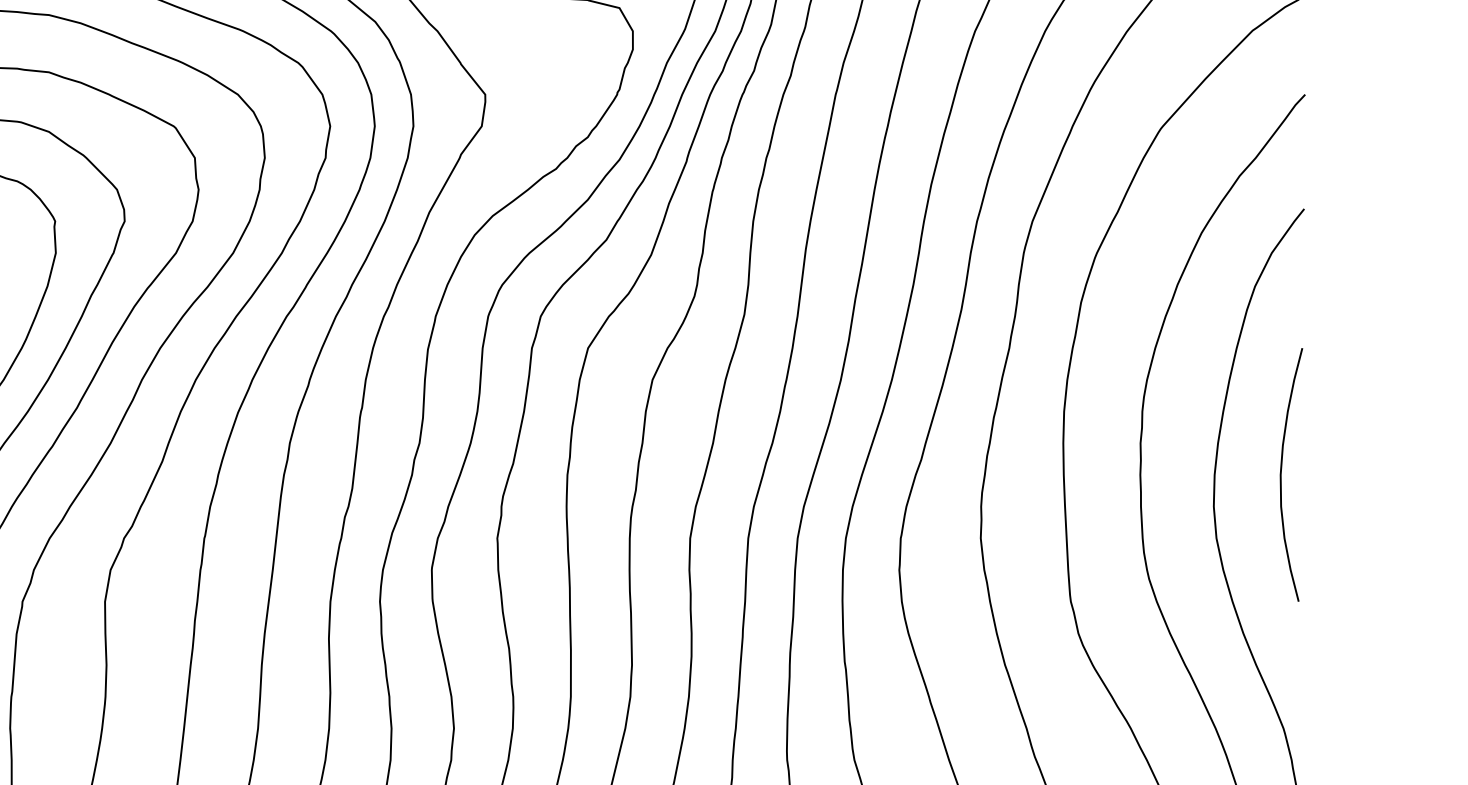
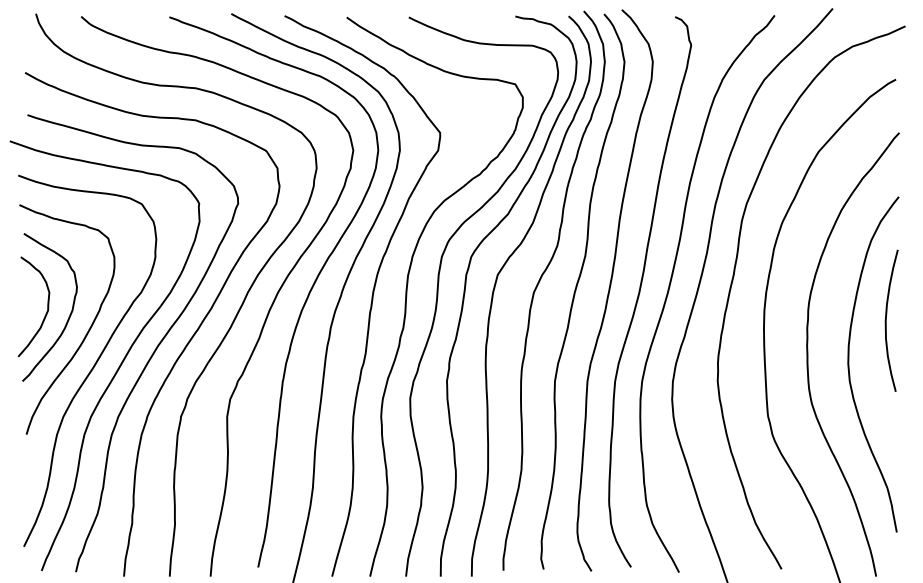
curve: (1282, 474) -> (886, 320), moved

